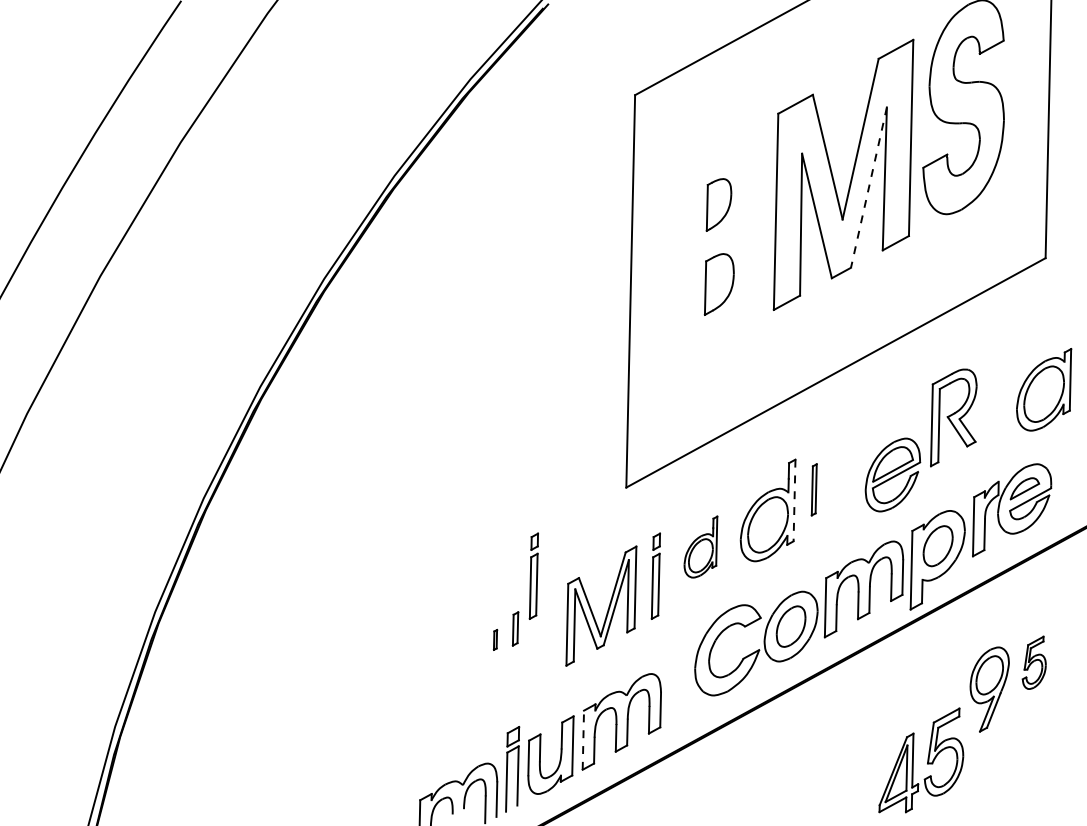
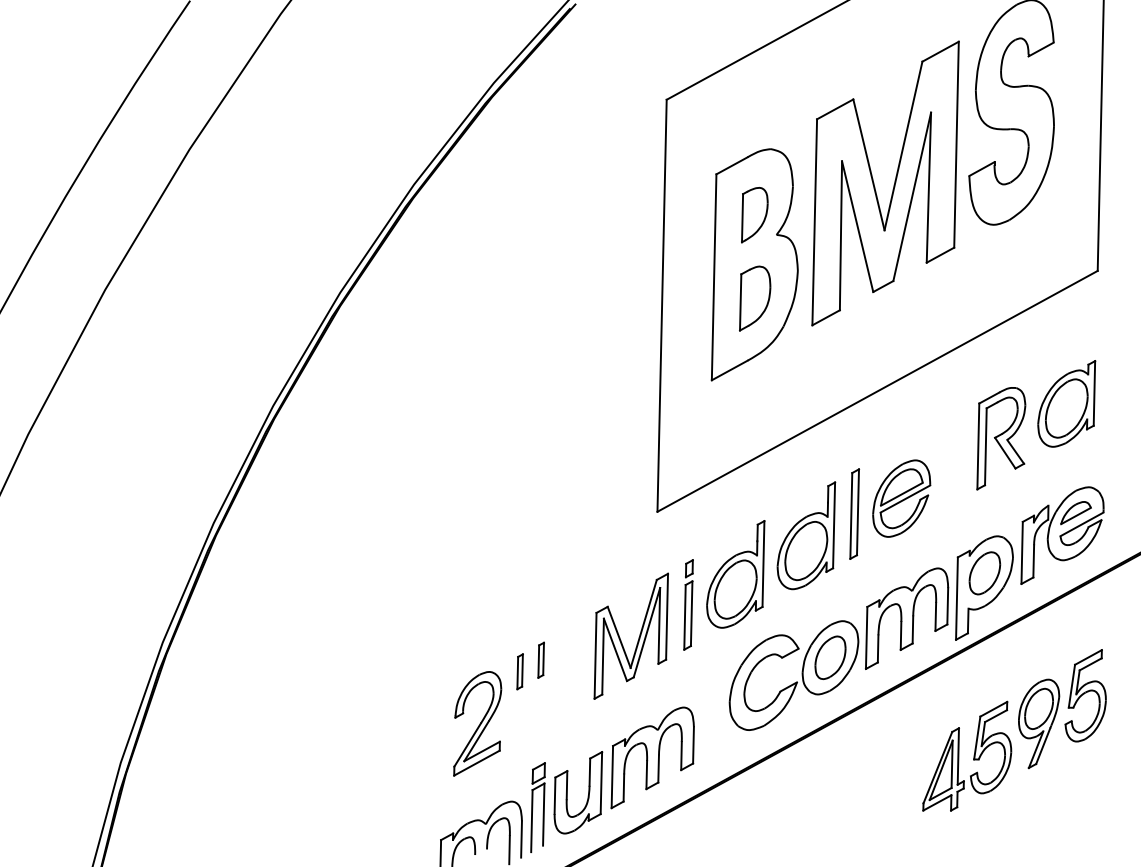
line: (868, 188) -> (911, 197), dashed -> solid
part: (718, 252) -> (754, 264), added
part: (1044, 389) -> (1067, 403), moved
part: (892, 474) -> (901, 498), moved
part: (814, 489) -> (855, 513), size x1.67
line: (794, 500) -> (834, 525), dashed -> solid
part: (700, 546) -> (735, 573), size x1.67
part: (533, 575) -> (560, 604), removed
part: (495, 639) -> (520, 671), size x1.67
part: (1034, 662) -> (1086, 695), size x1.67
part: (454, 689) -> (477, 723), added
line: (583, 740) -> (612, 777), dashed -> solid
part: (921, 760) -> (967, 756), moved

